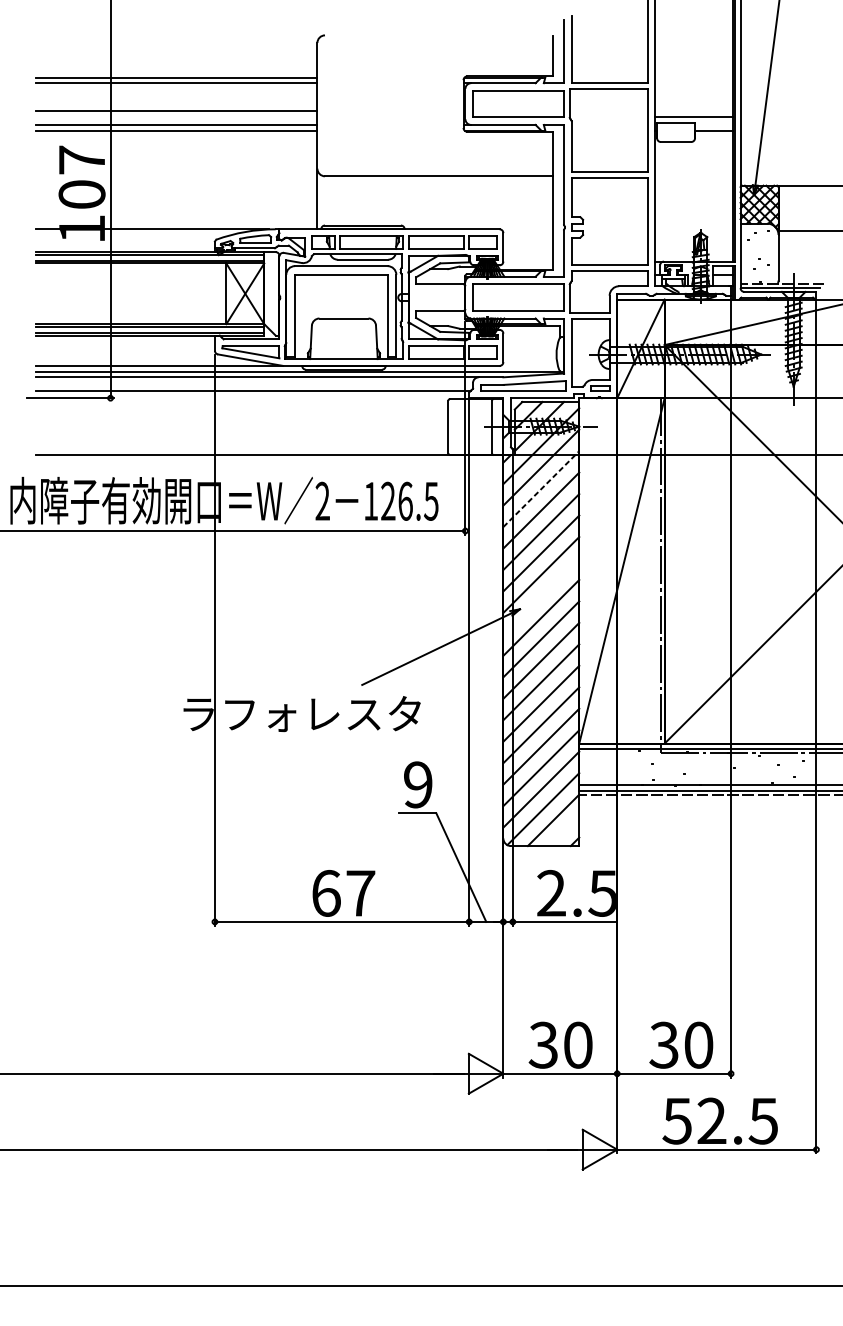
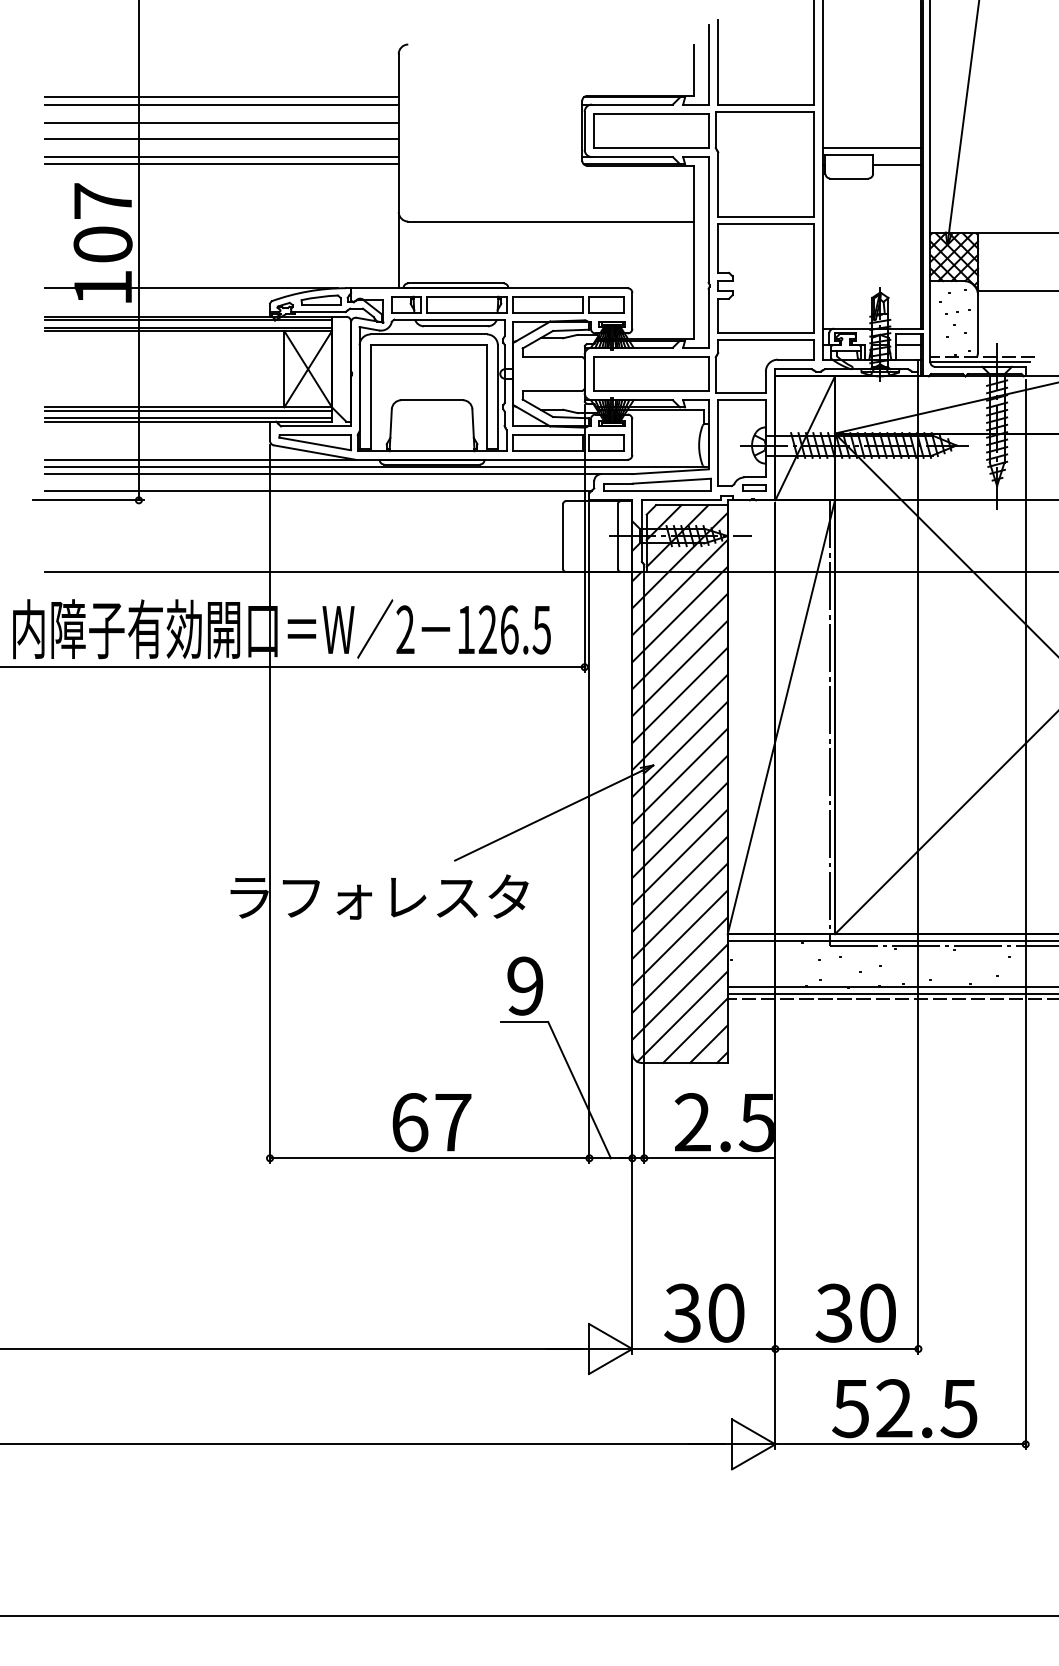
line: (176, 97) -> (221, 122), added
line: (541, 489) -> (680, 614), dashed -> solid
line: (540, 596) -> (679, 749), added
line: (563, 830) -> (708, 1043), added

